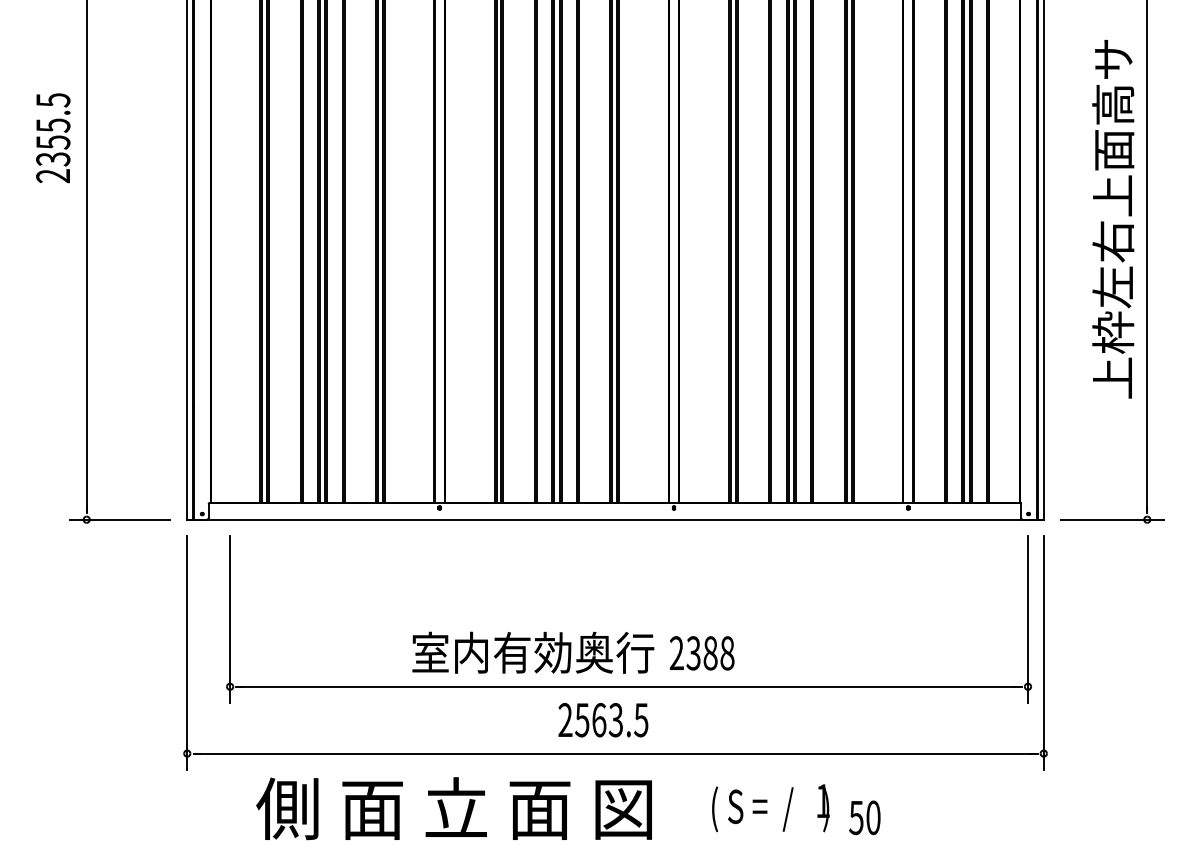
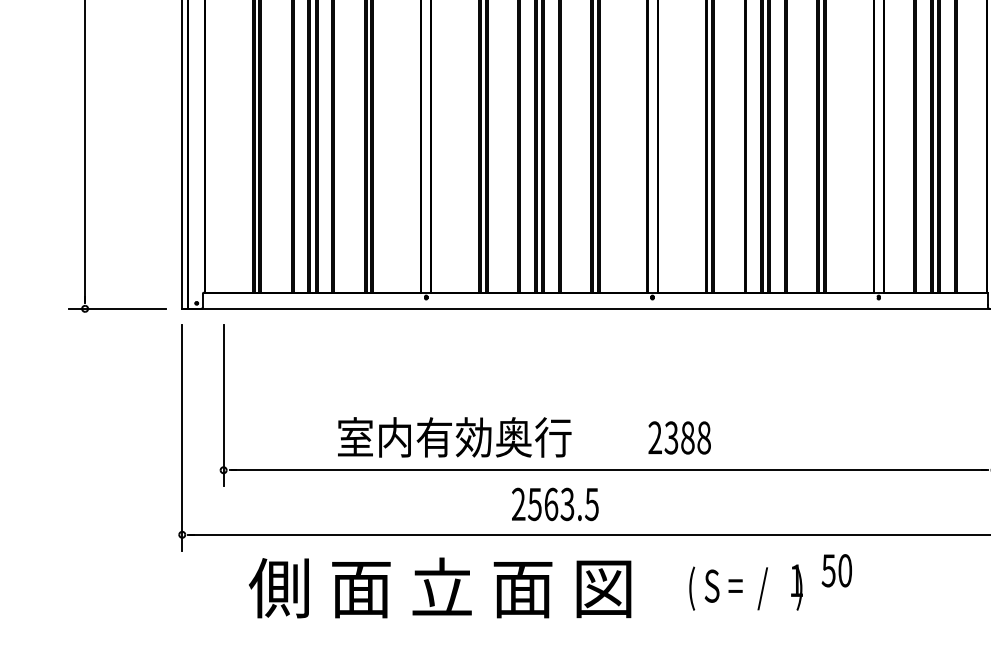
text: (533, 652) -> (454, 437), moved
text: (603, 720) -> (555, 504), moved
text: (864, 817) -> (836, 570), moved

